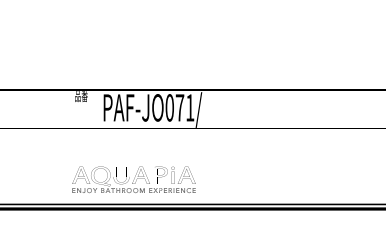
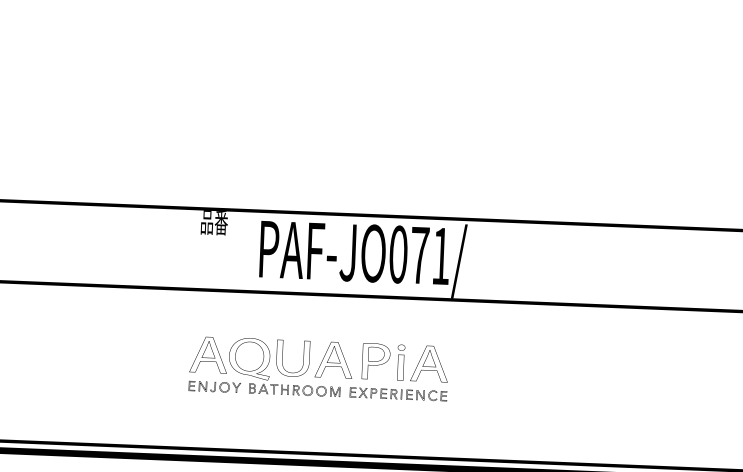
part: (133, 179) -> (317, 367), moved

